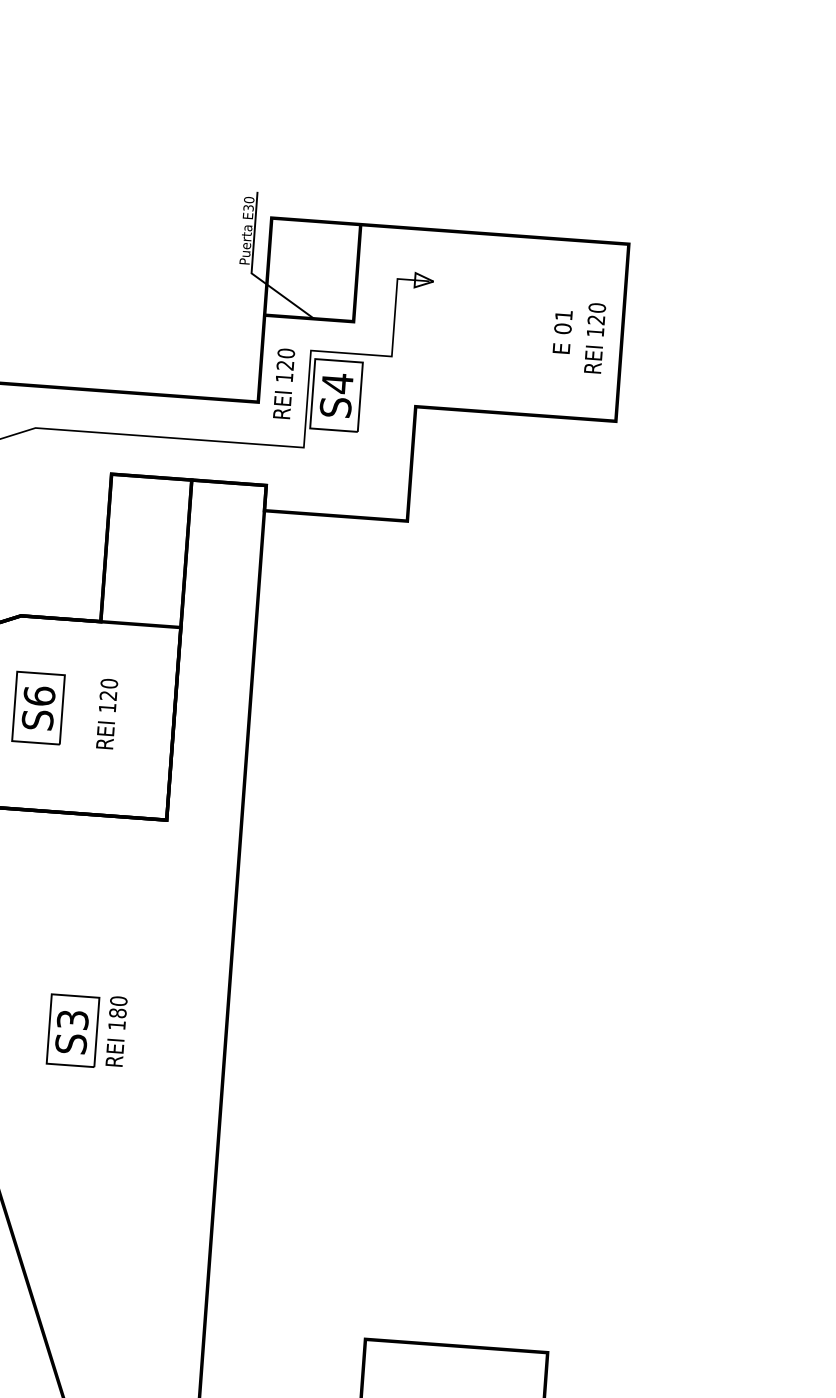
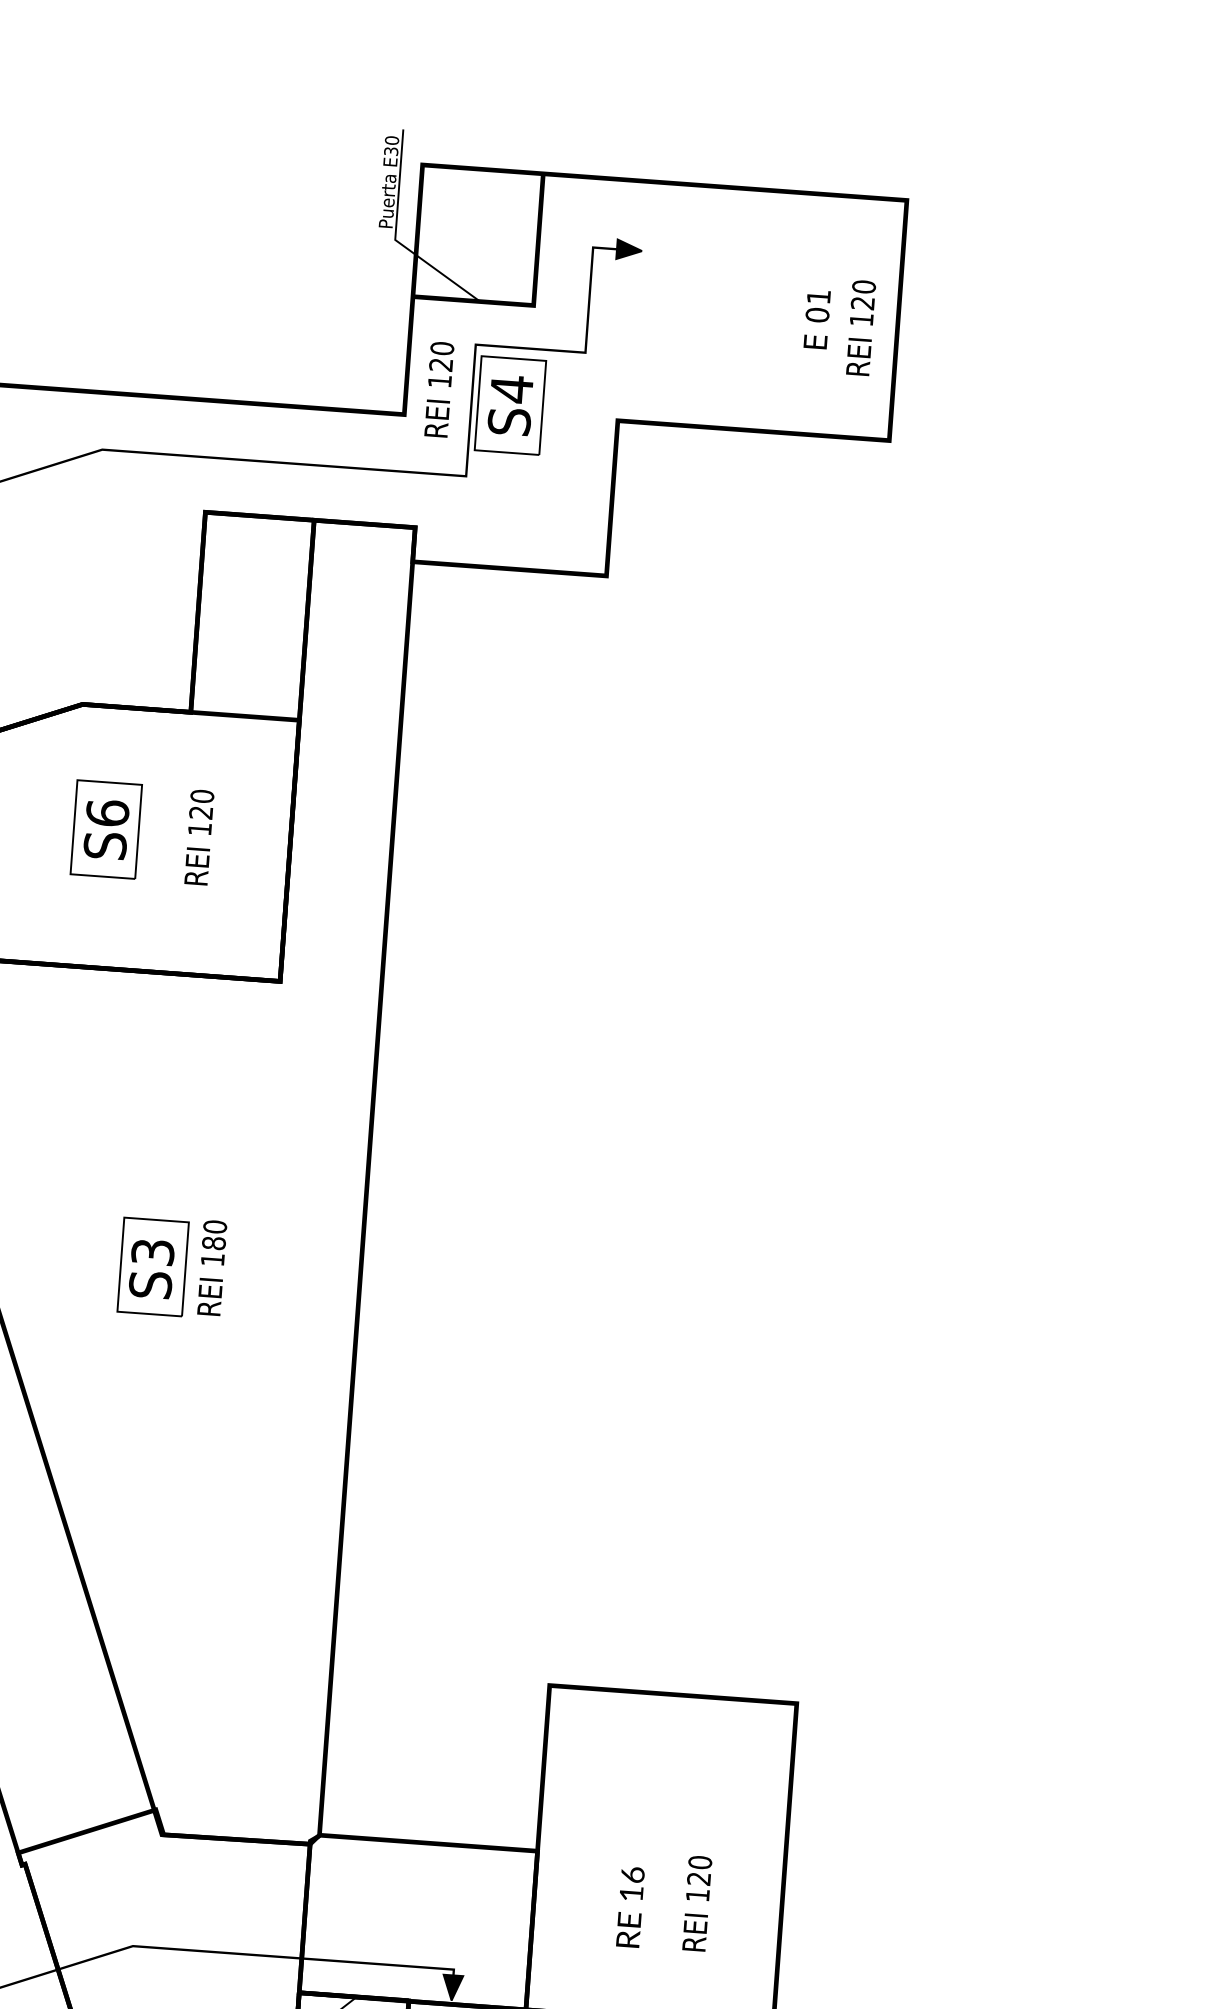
fill: (424, 280) -> (629, 249), added

